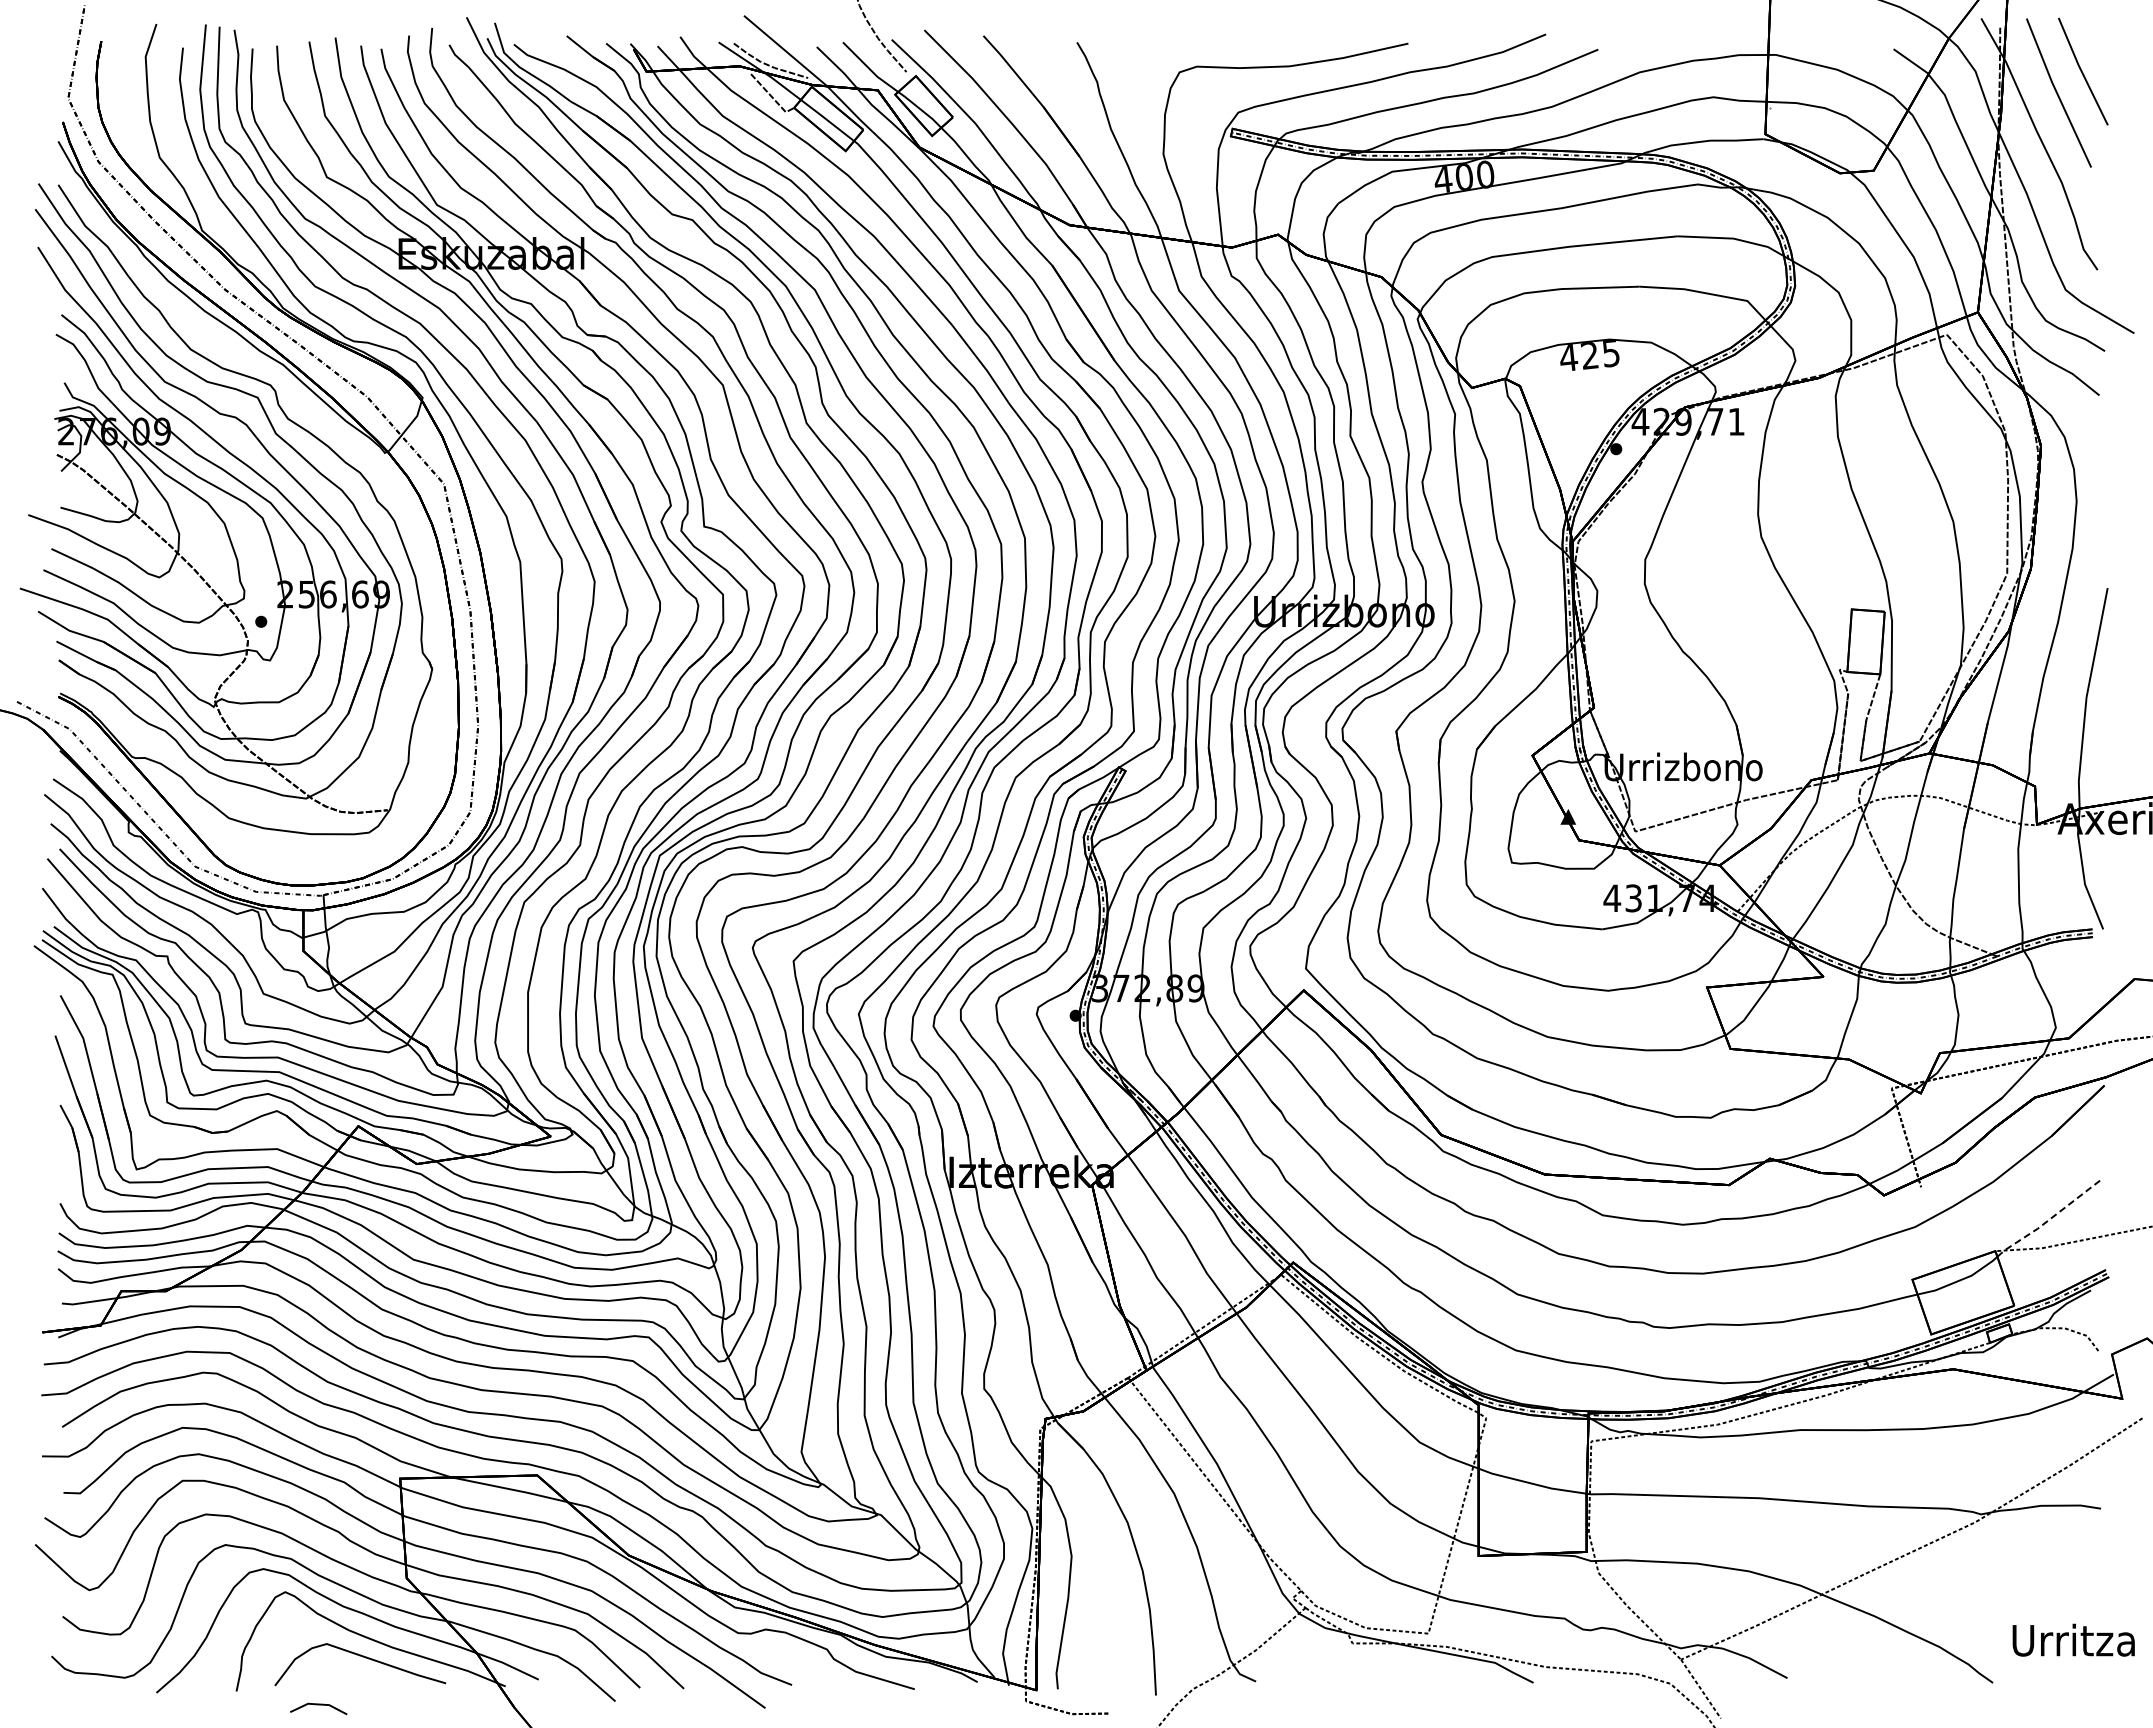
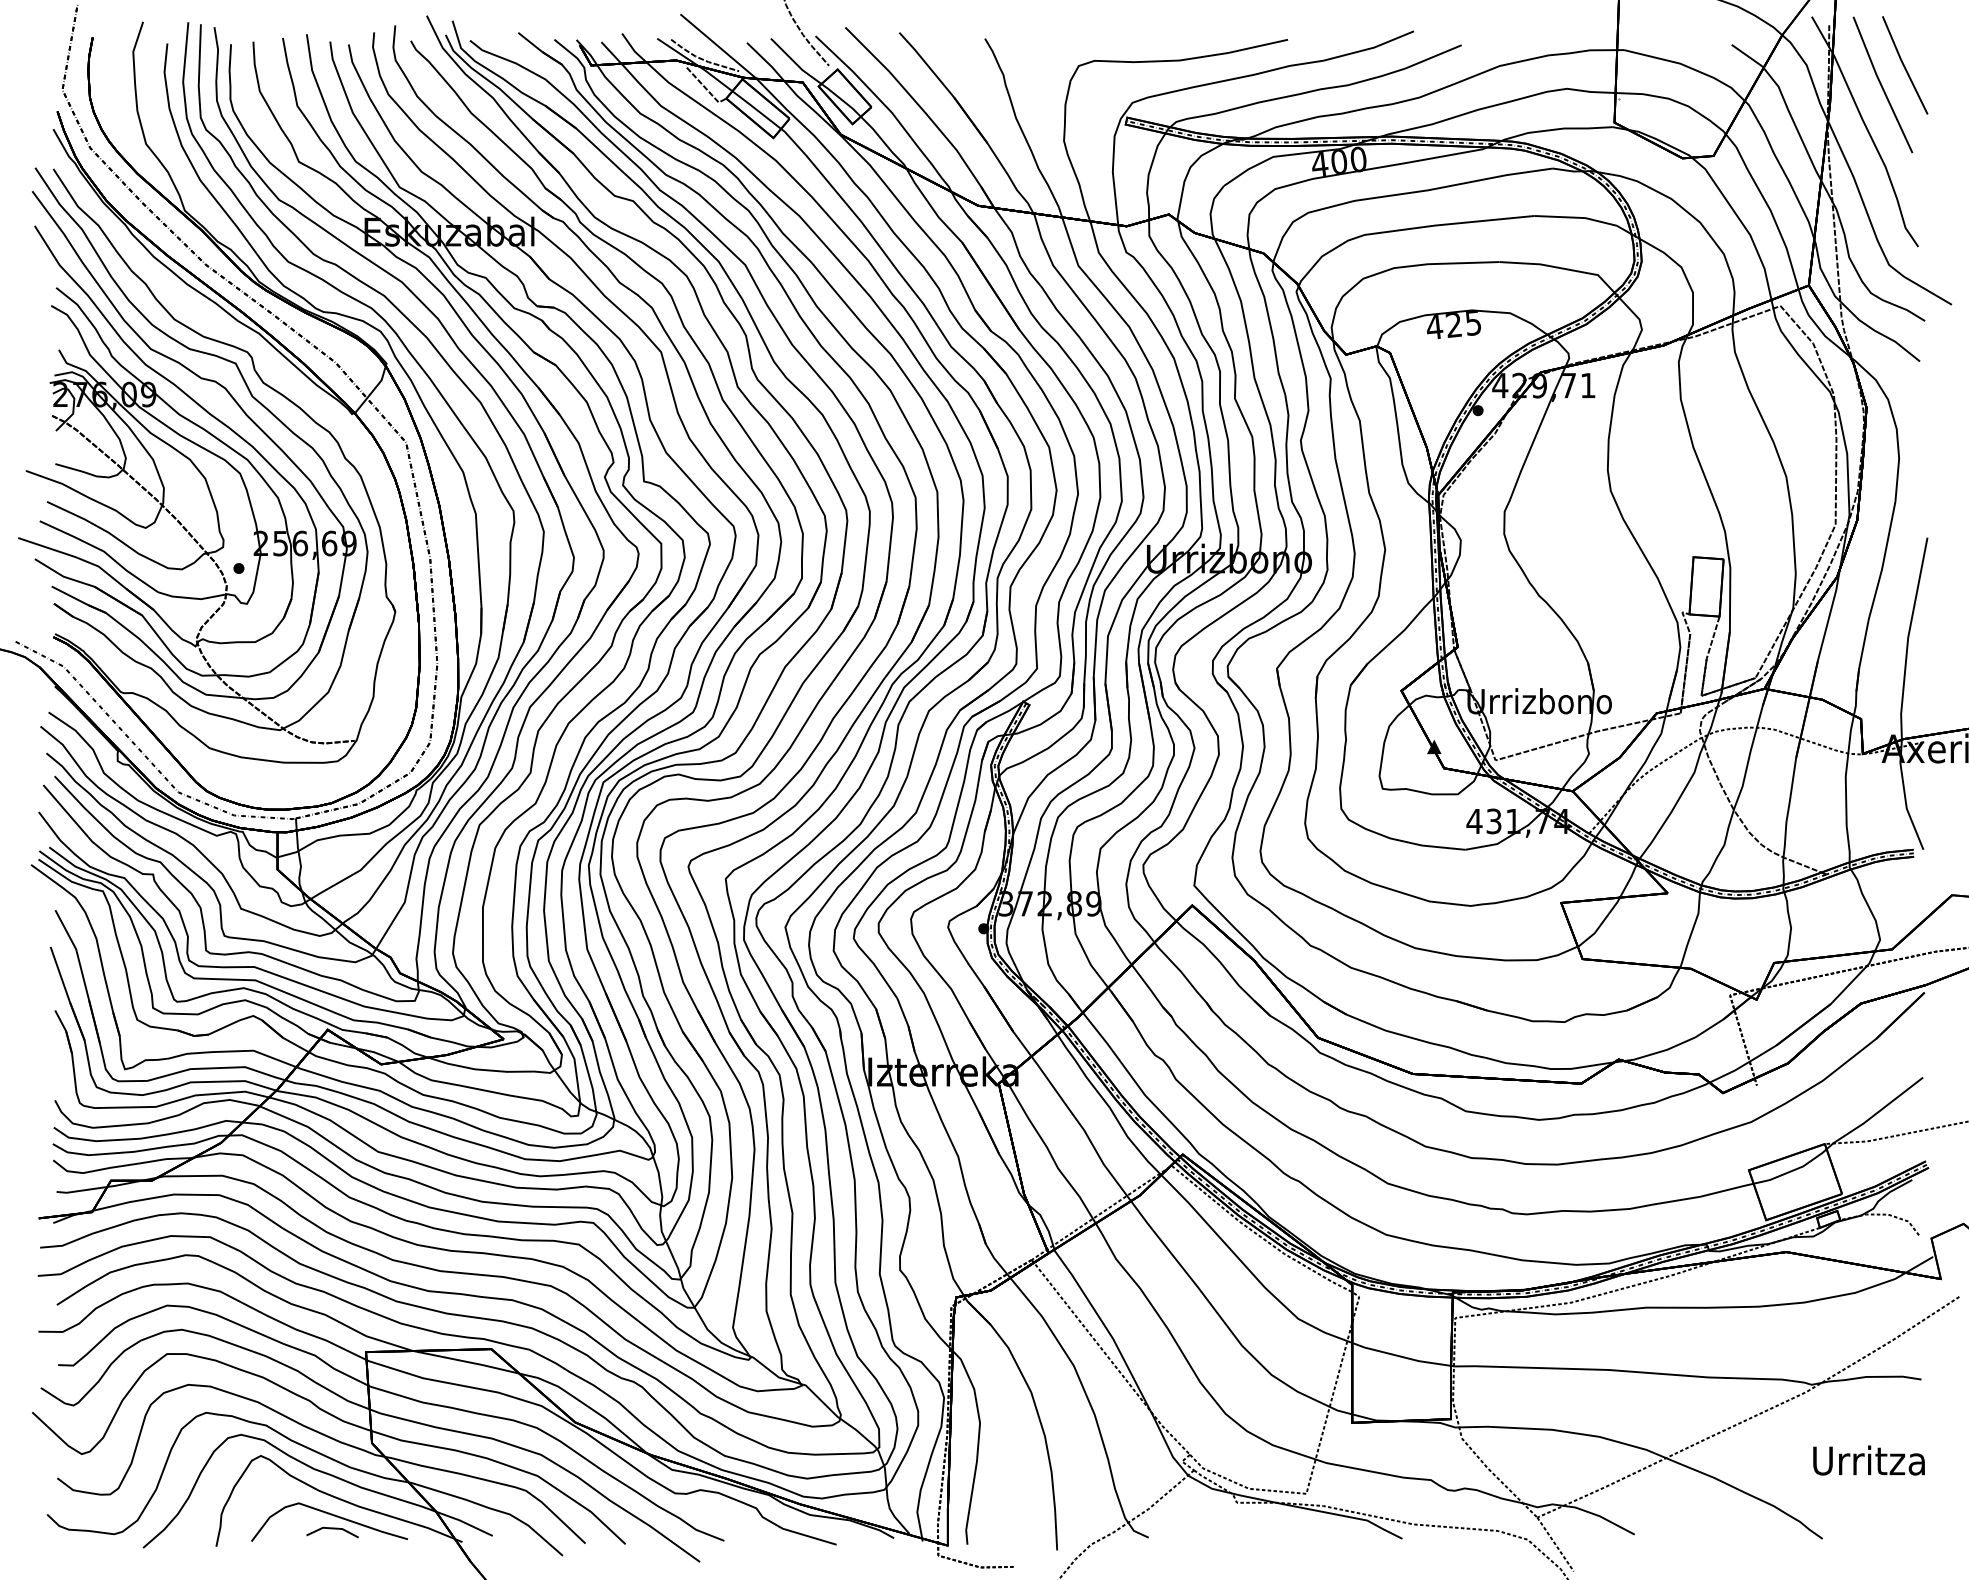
line: (2050, 1218) -> (1875, 1114), dashed -> solid
text: (2073, 1639) -> (1868, 1459), moved
line: (318, 1705) -> (332, 1529), moved

